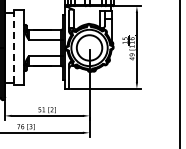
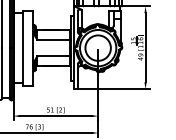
line: (14, 48) -> (23, 48), dashed -> solid

